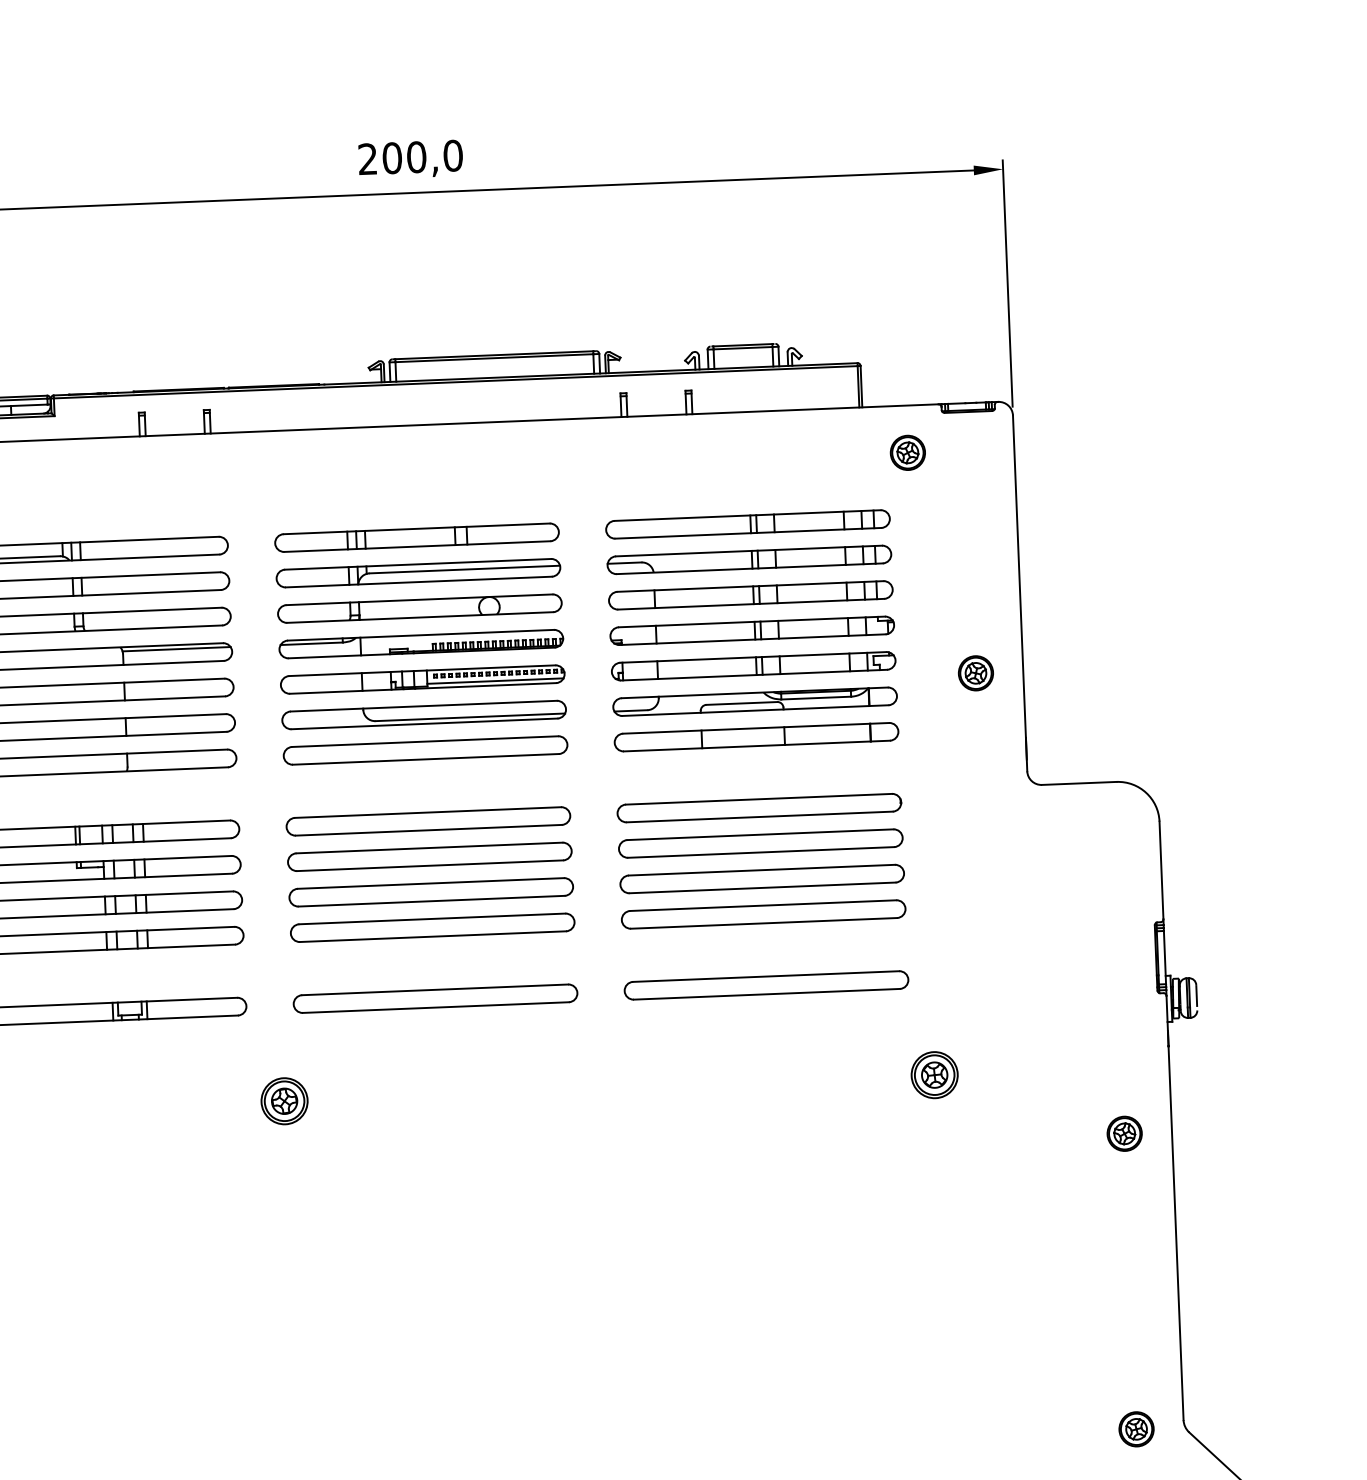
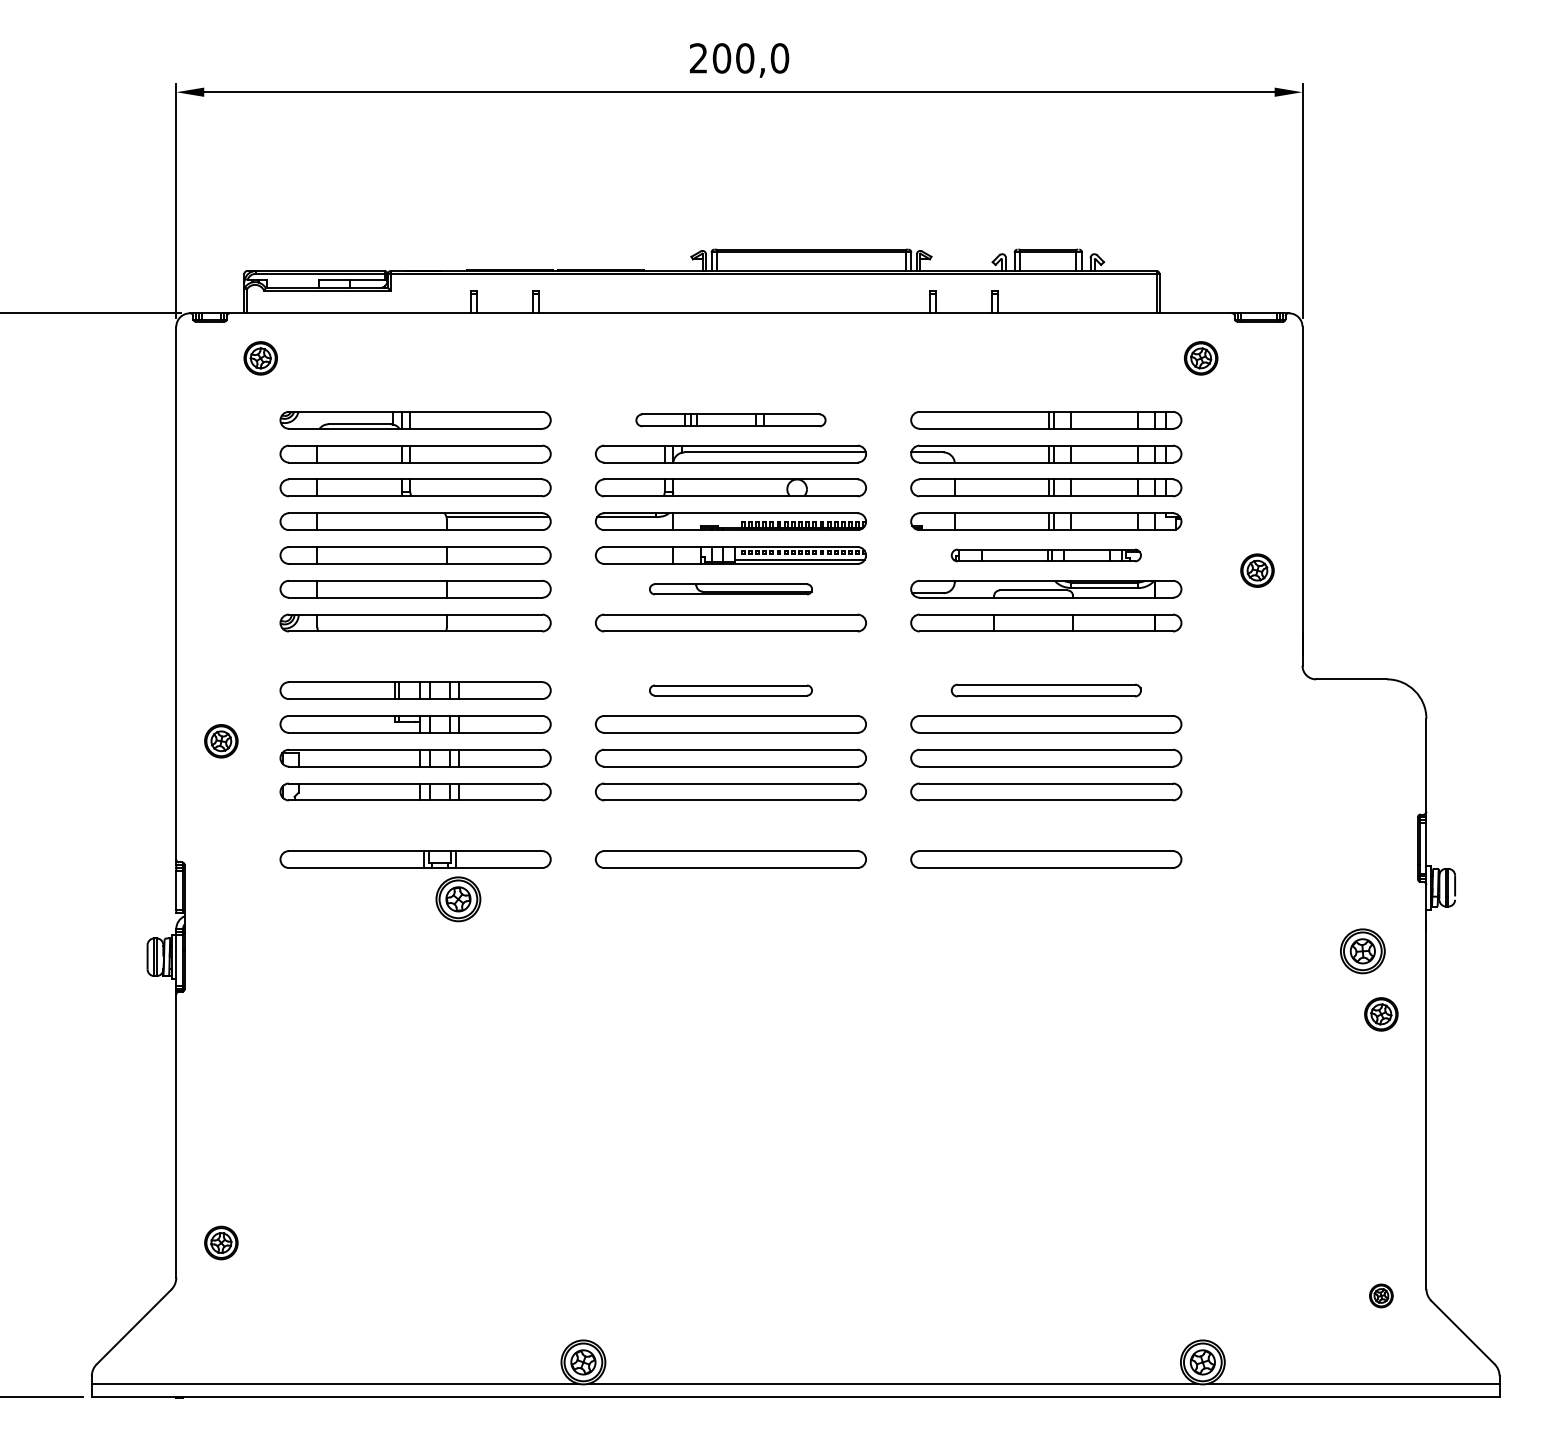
part: (416, 537) -> (730, 420), size x0.7
part: (753, 666) -> (1046, 555), size x0.7
part: (423, 715) -> (730, 589), size x0.6
part: (759, 807) -> (1046, 690), size x0.7
part: (427, 821) -> (730, 690), size x0.6
part: (934, 1075) -> (1362, 951), moved
part: (284, 1101) -> (458, 899), moved
part: (1136, 1428) -> (1381, 1295), size x0.7

